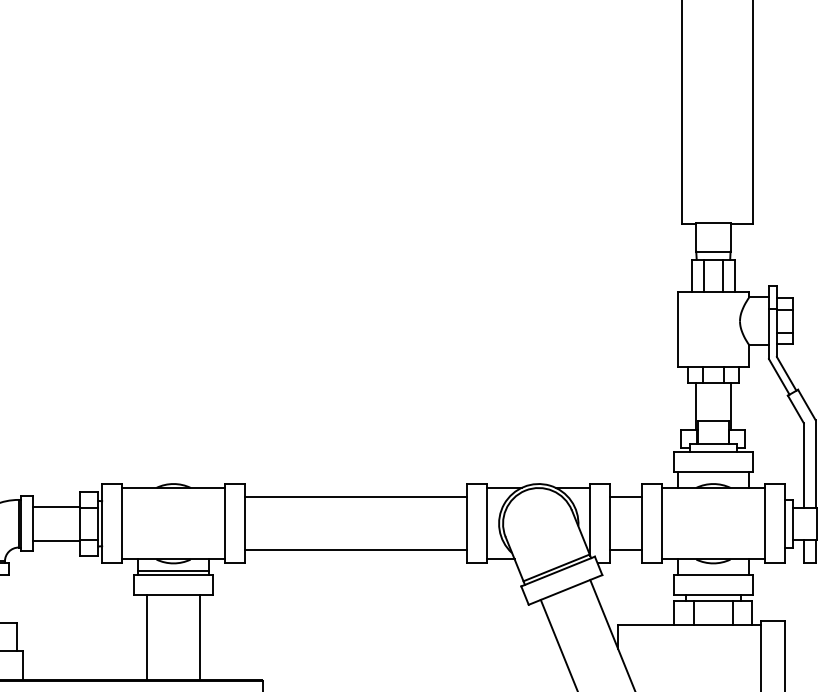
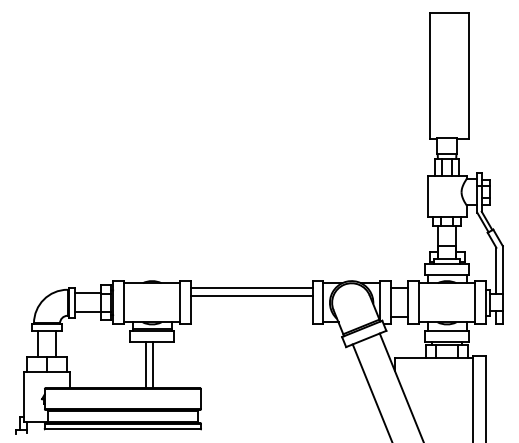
line: (355, 550) -> (251, 296), moved
line: (146, 636) -> (152, 364), moved
line: (199, 636) -> (145, 364), moved

